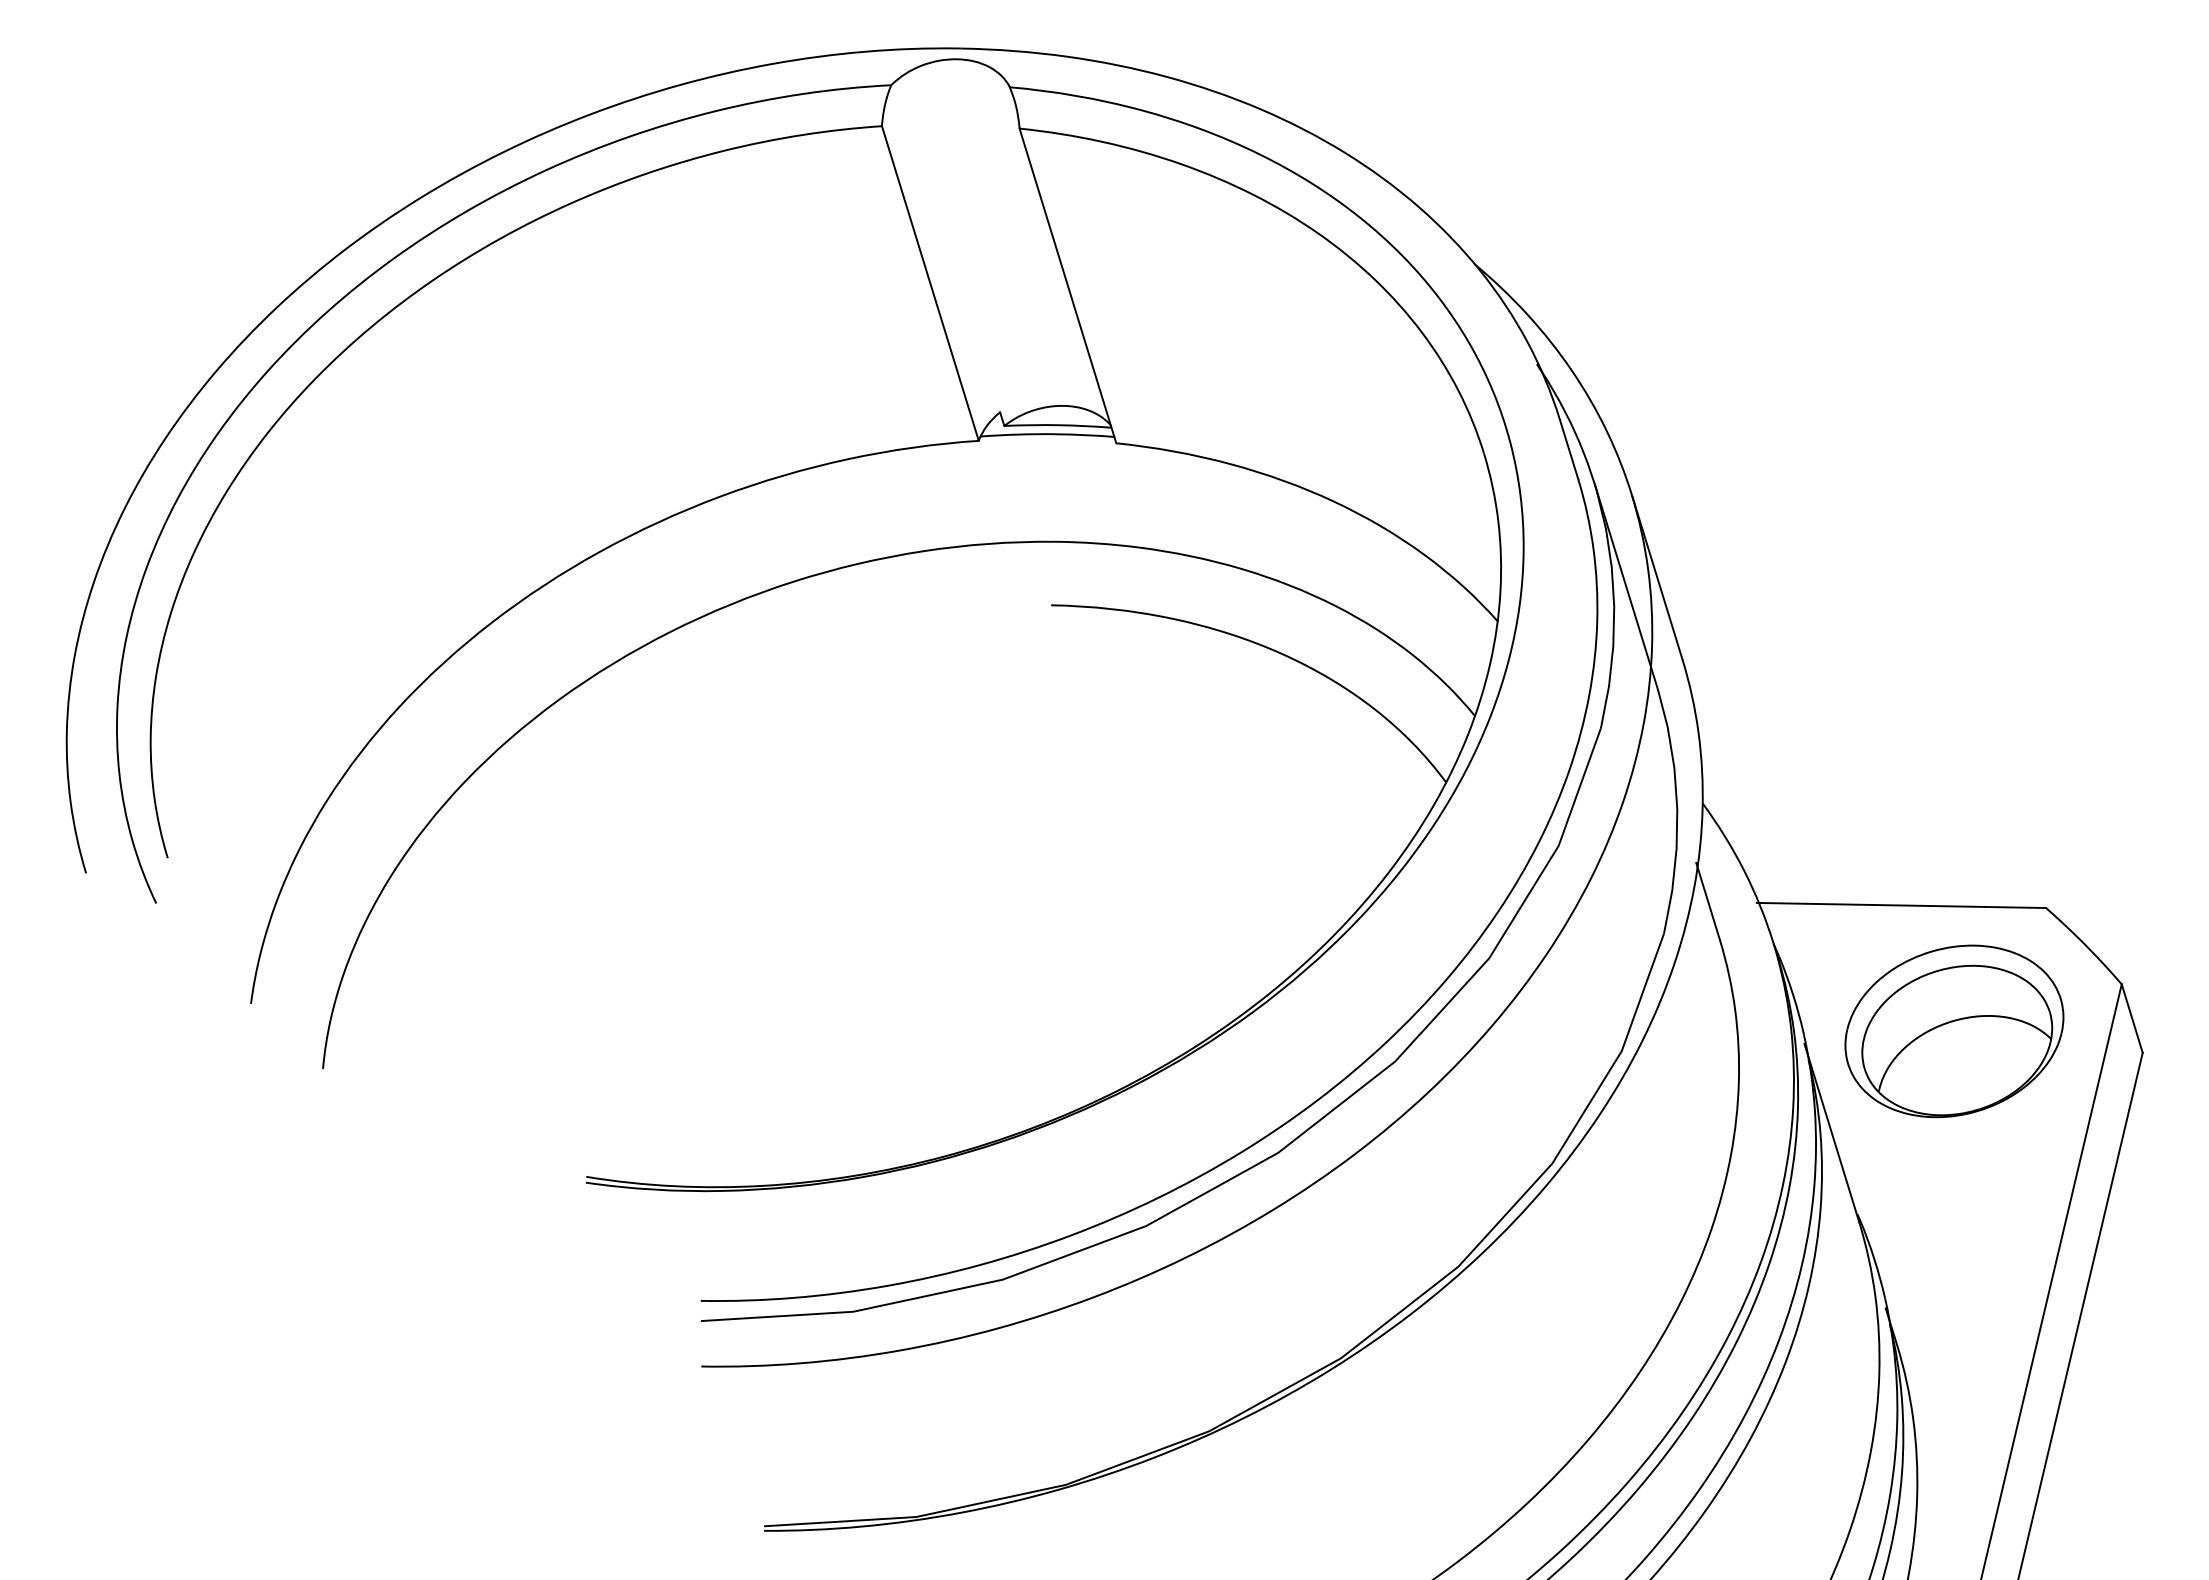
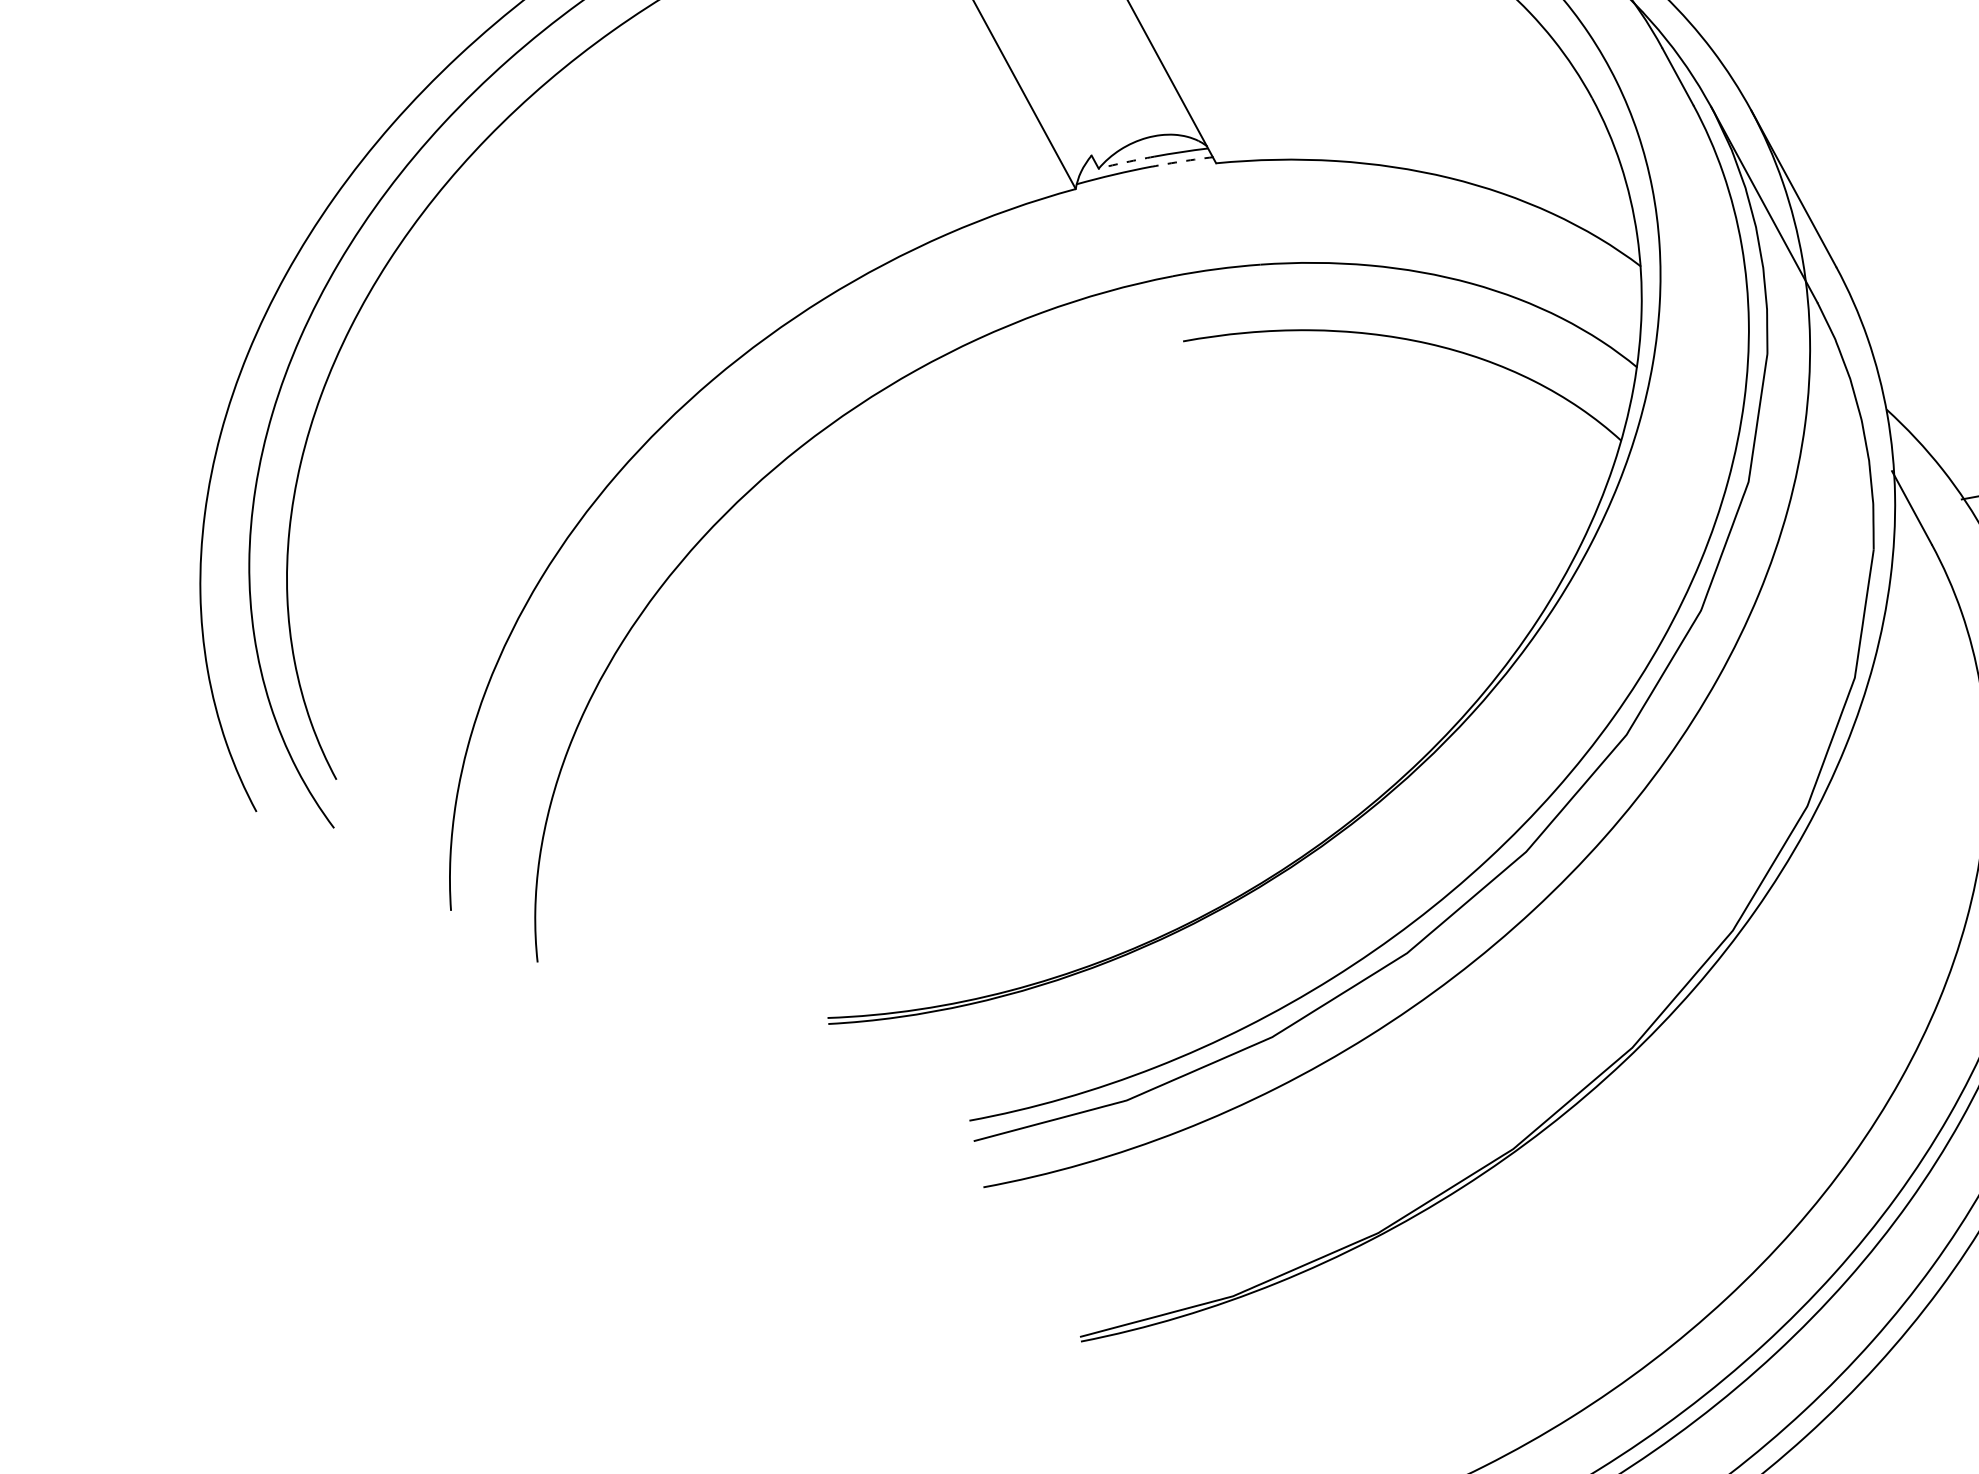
arc: (1031, 425) -> (1126, 162), solid -> dashed
arc: (1085, 435) -> (1183, 161), solid -> dashed

